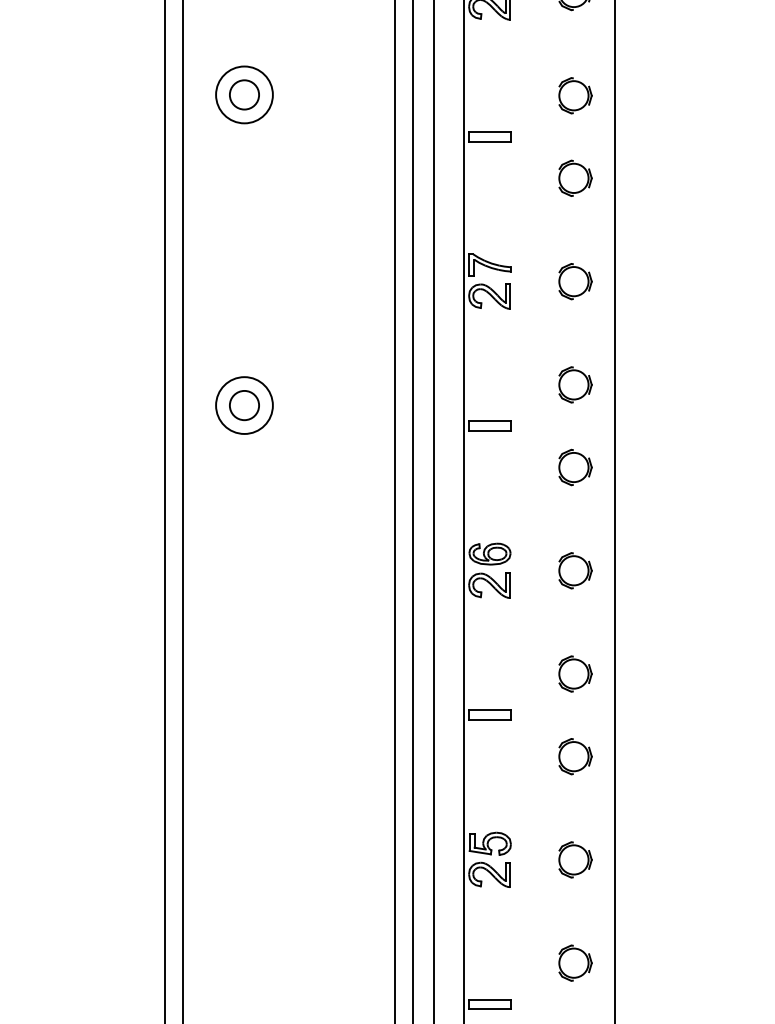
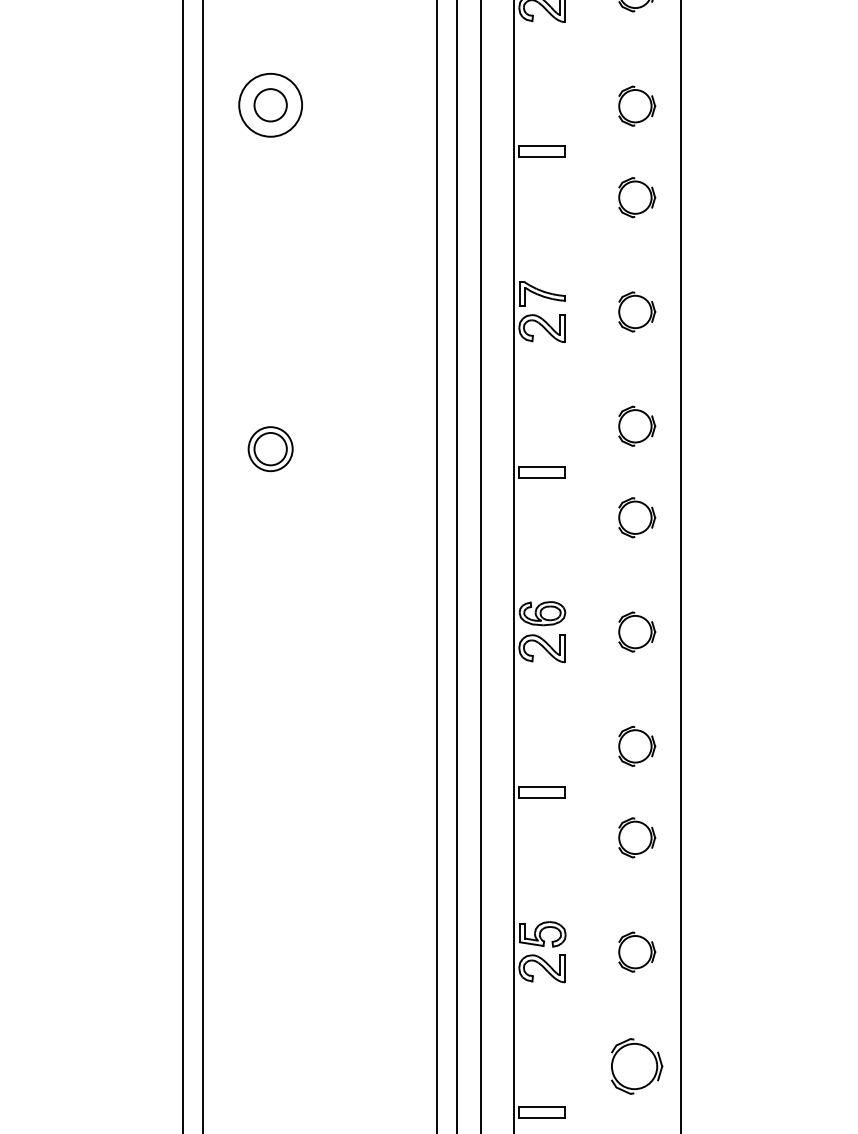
circle: (244, 404) -> (270, 448), size x0.7
part: (575, 963) -> (637, 1066), size x1.4

